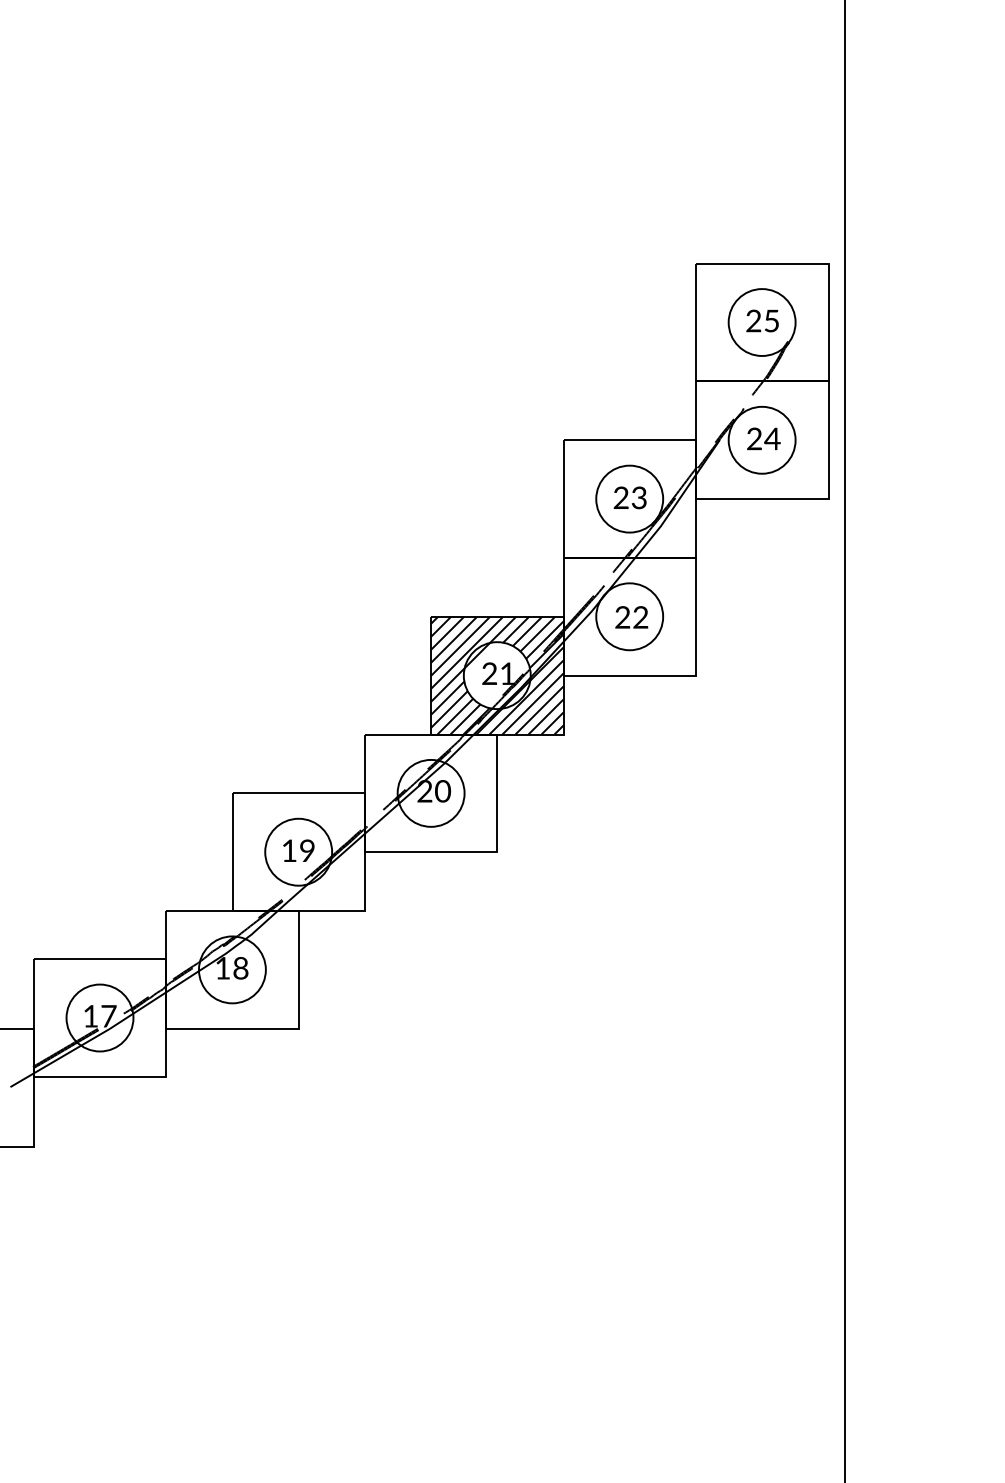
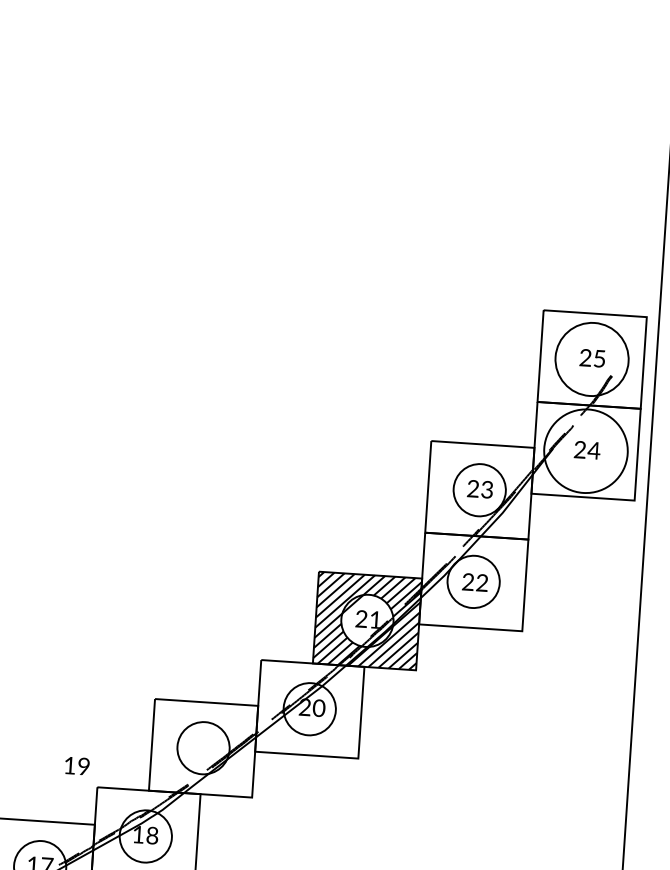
circle: (761, 322) -> (591, 359), size x1.4
circle: (761, 439) -> (585, 450), size x1.6
text: (298, 850) -> (77, 765), moved

